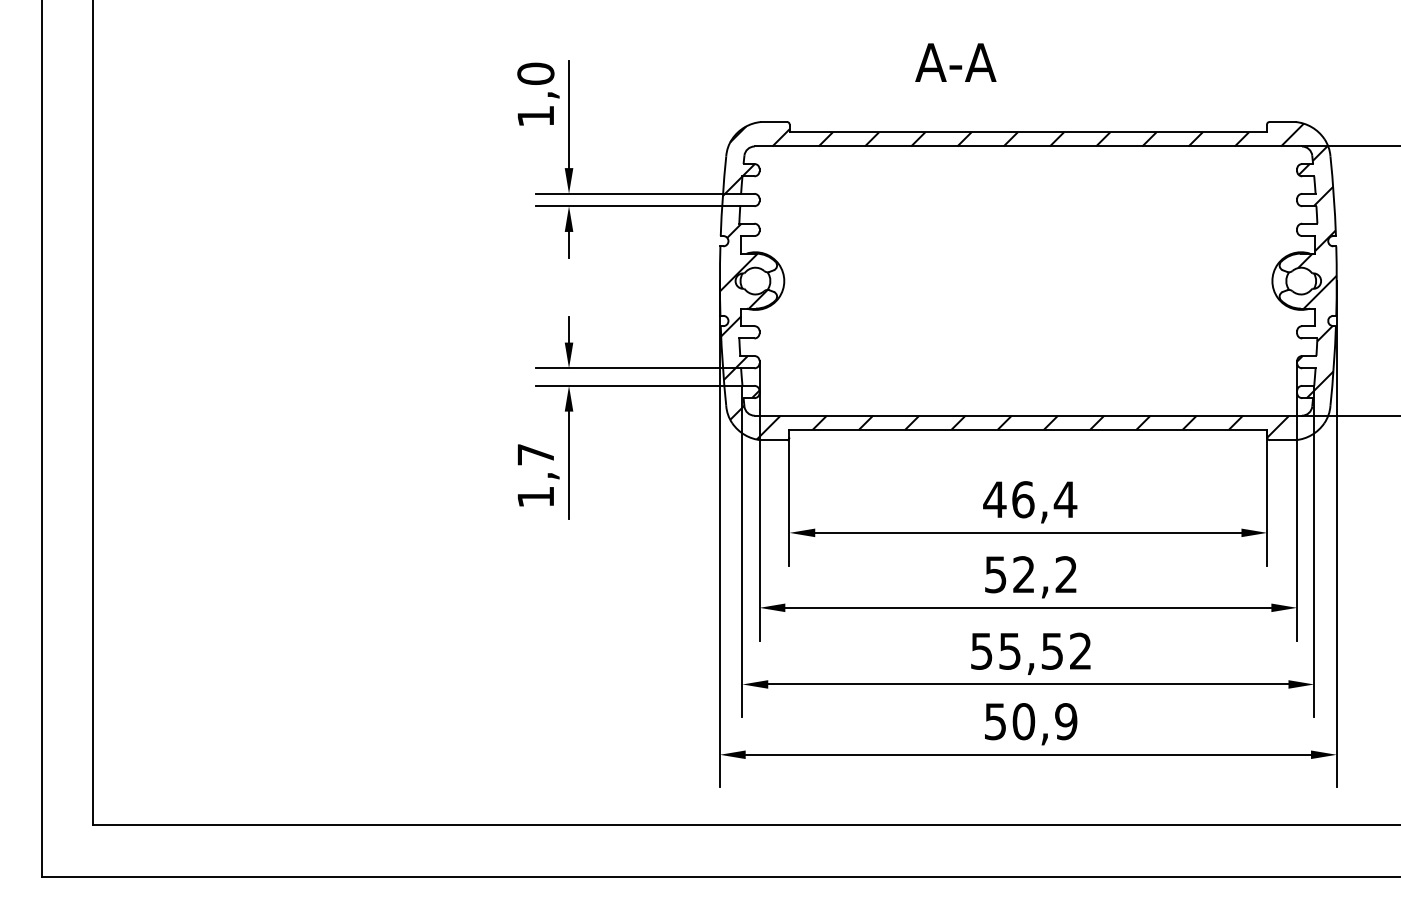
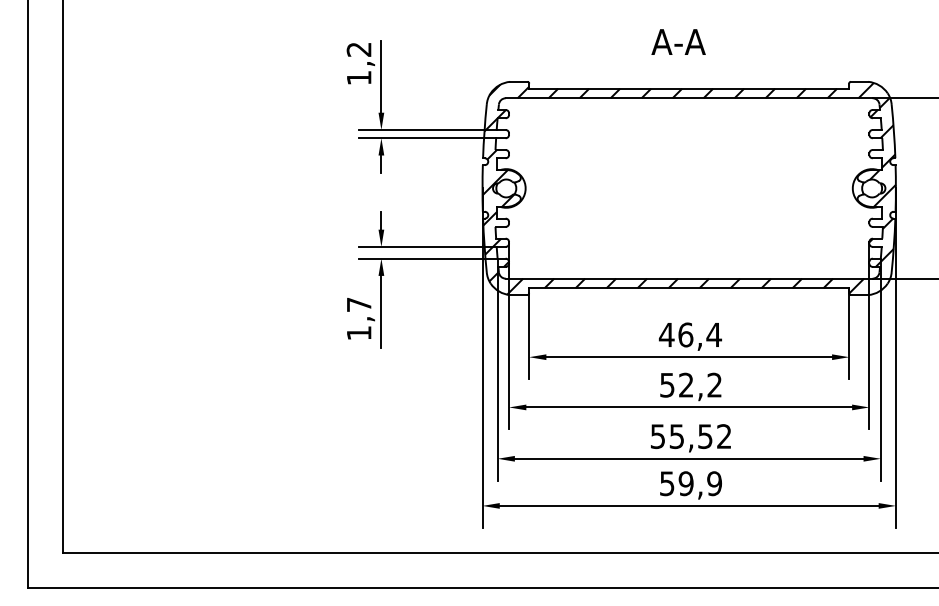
text: (955, 61) -> (678, 41), moved
text: (534, 73) -> (358, 49), 1,0 -> 1,2
text: (1022, 721) -> (685, 483), 50,9 -> 59,9

